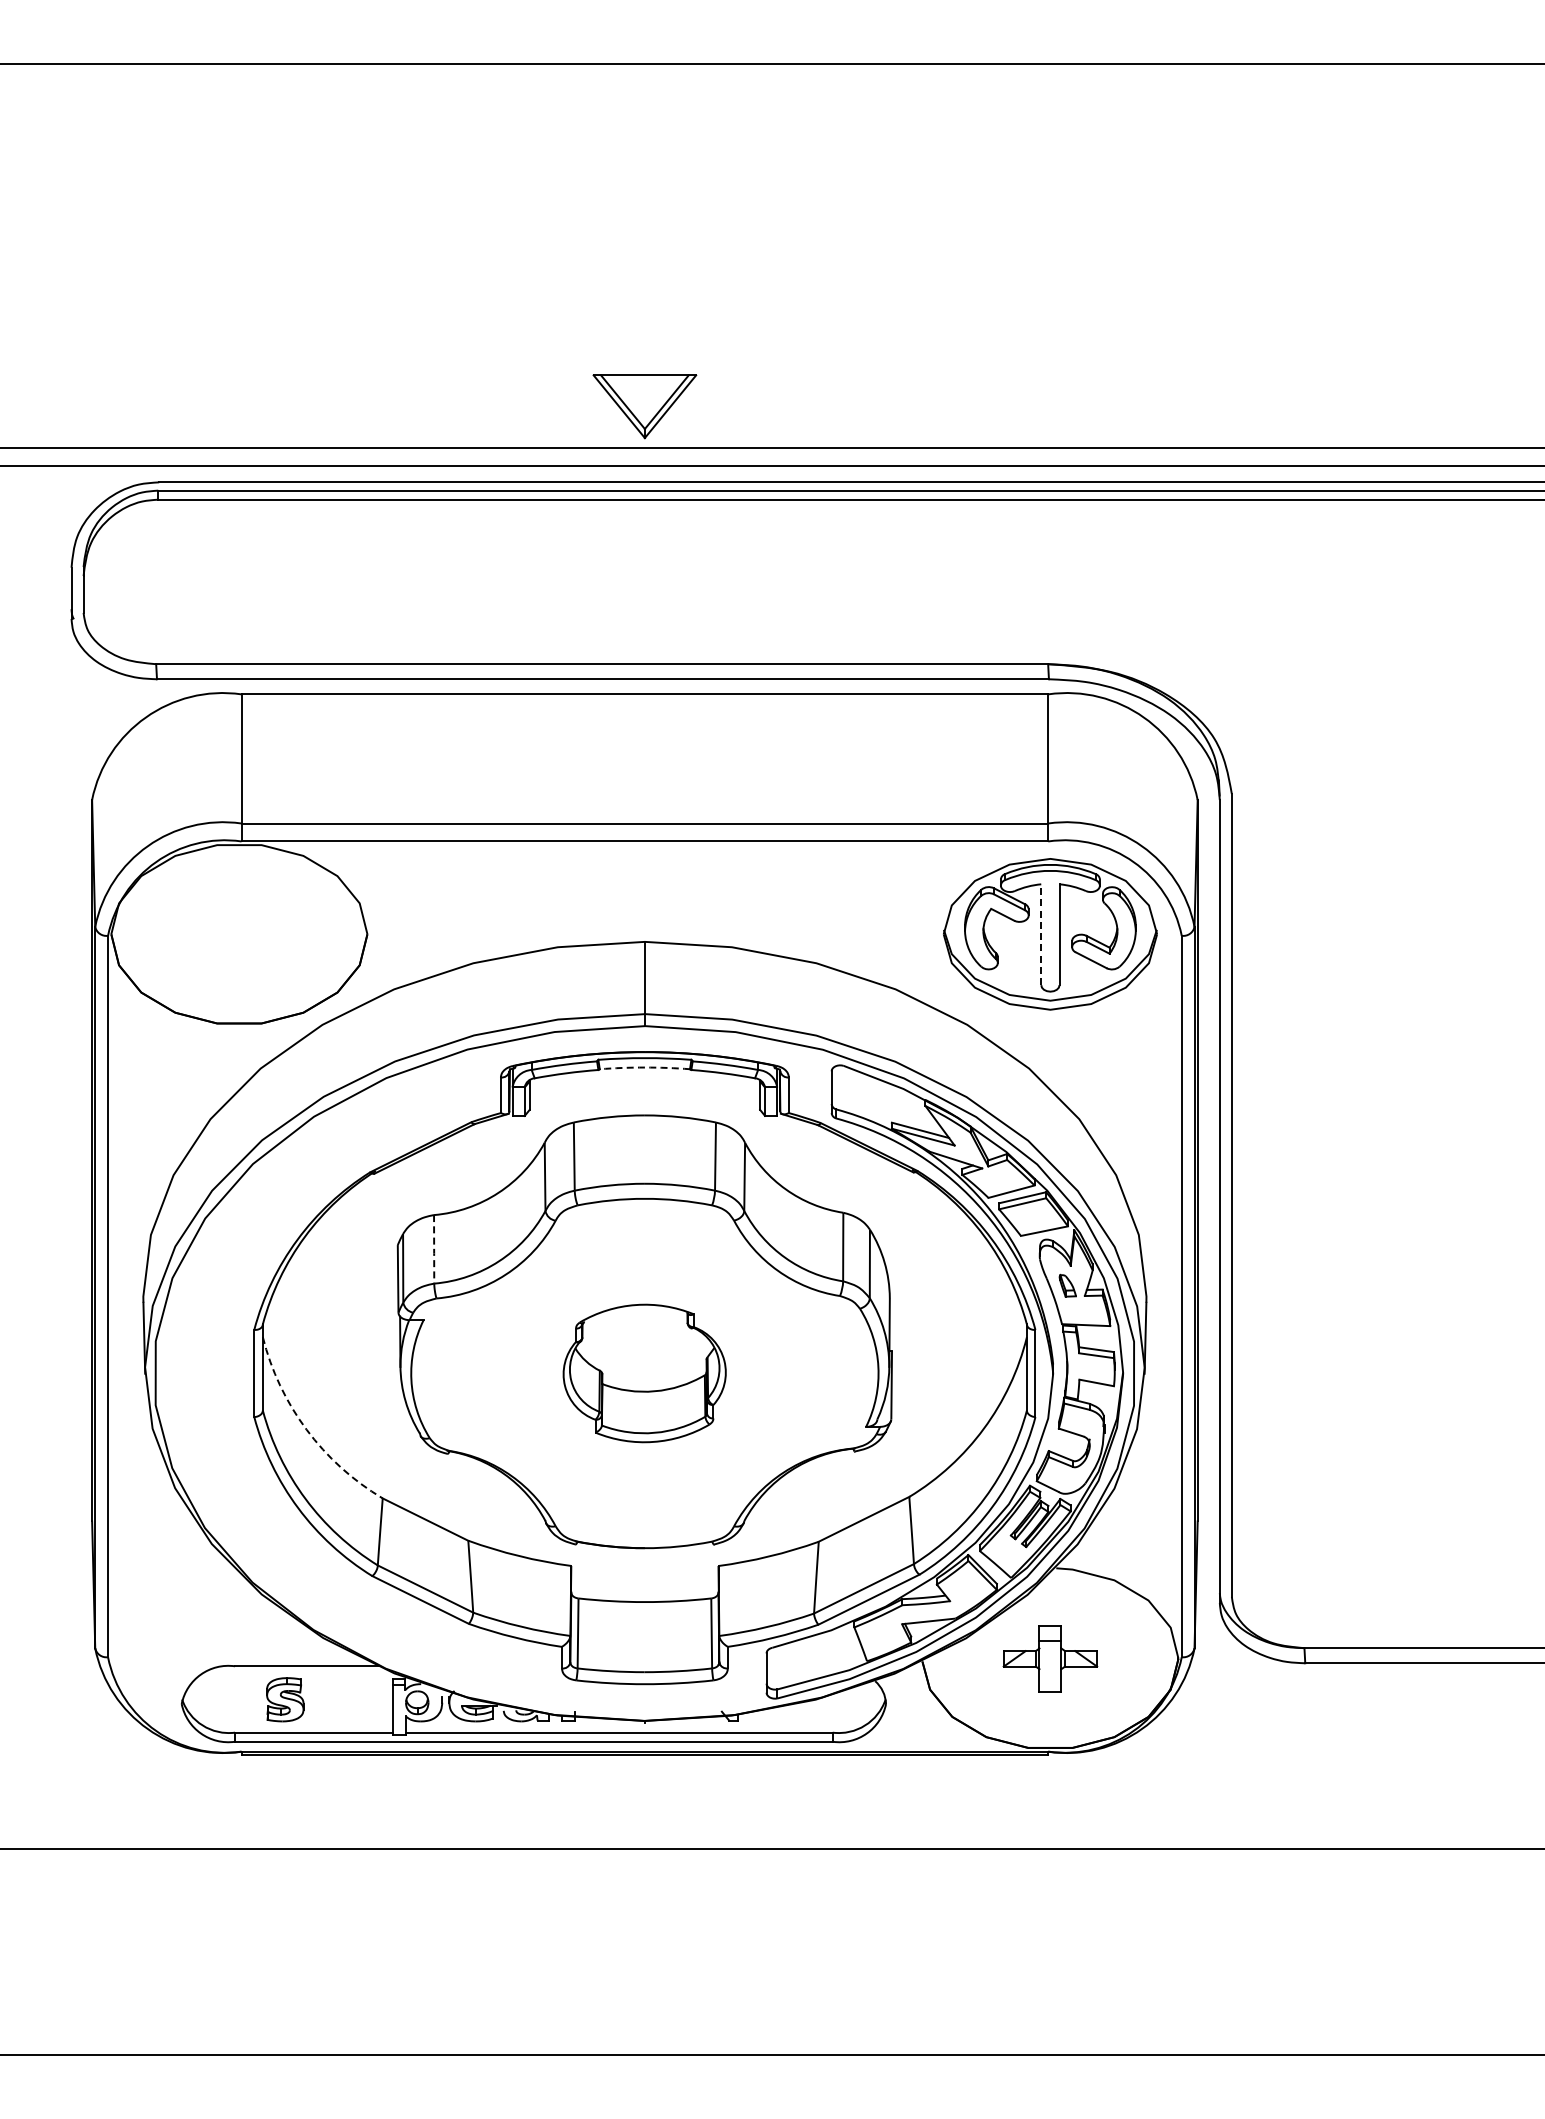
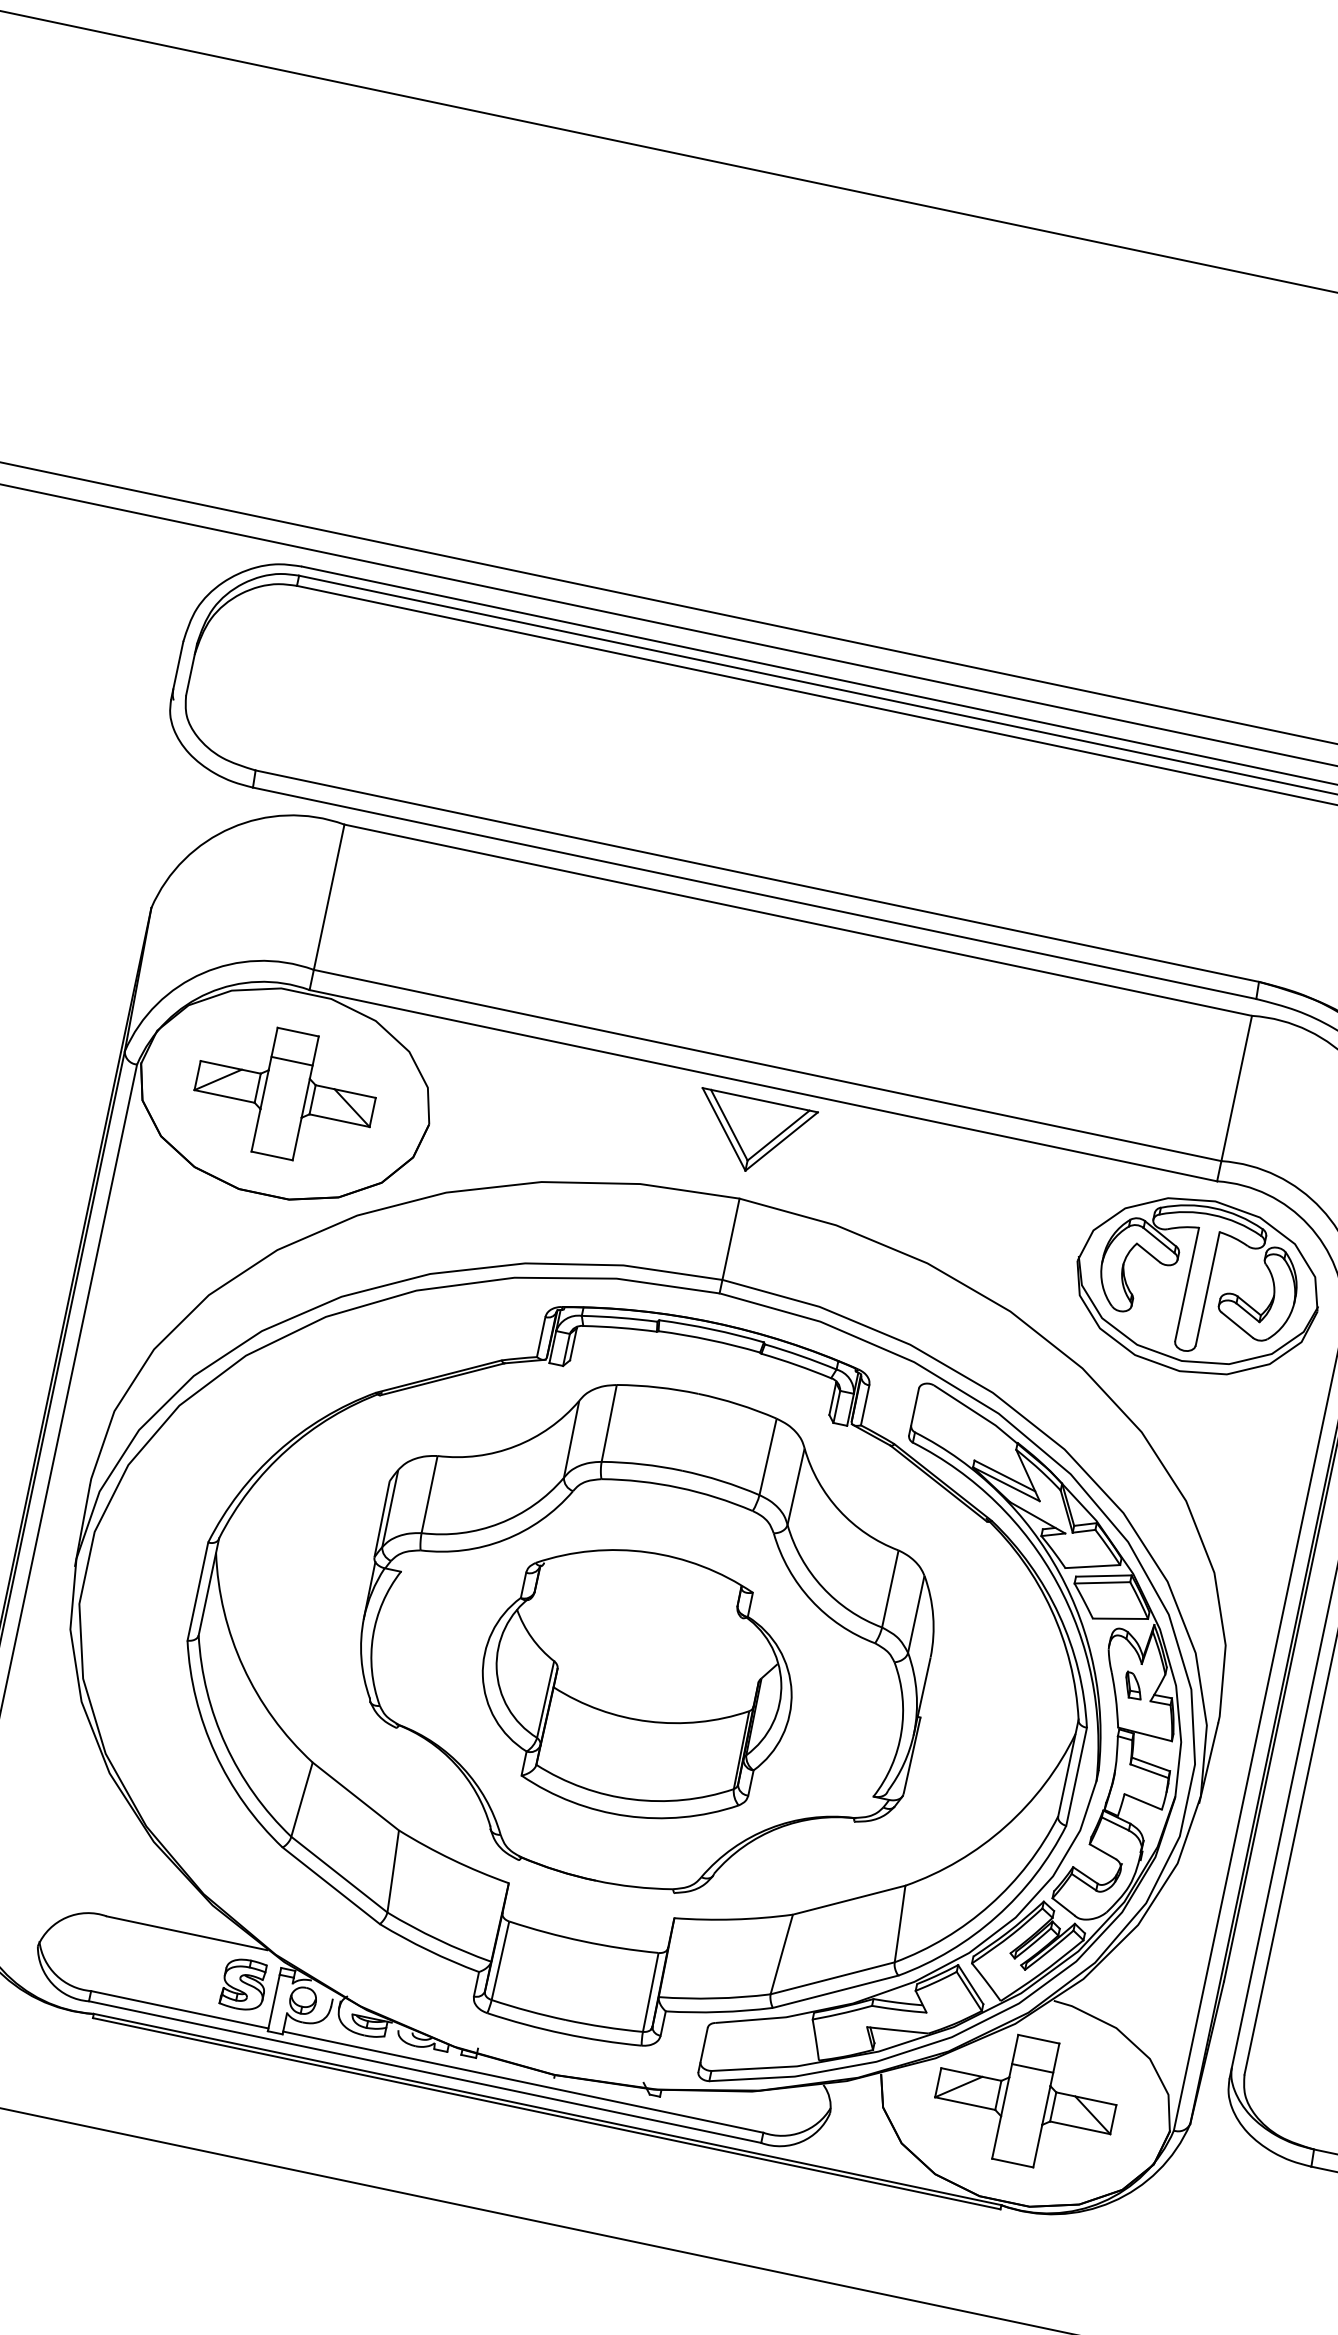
part: (644, 406) -> (752, 1135), moved
part: (239, 933) -> (285, 1093), added
line: (1041, 934) -> (1187, 1284), dashed -> solid
arc: (644, 1067) -> (709, 1339), dashed -> solid
line: (434, 1250) -> (429, 1495), dashed -> solid
part: (644, 1373) -> (636, 1684), size x1.67
arc: (306, 1429) -> (243, 1666), dashed -> solid
part: (1050, 1658) -> (1025, 2100), size x1.67
part: (285, 1699) -> (244, 1984), moved

